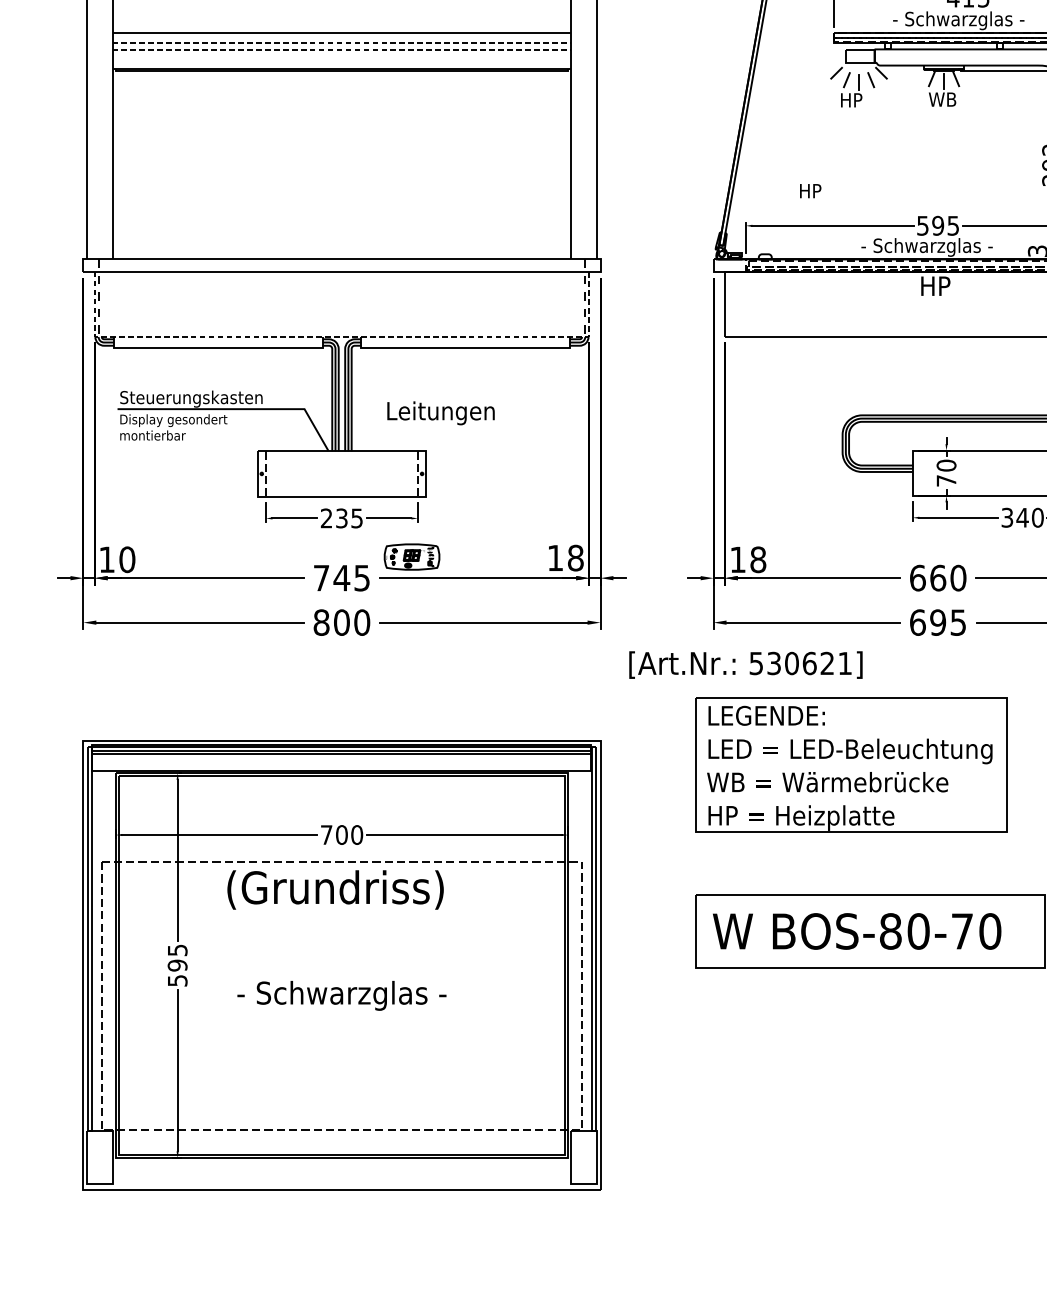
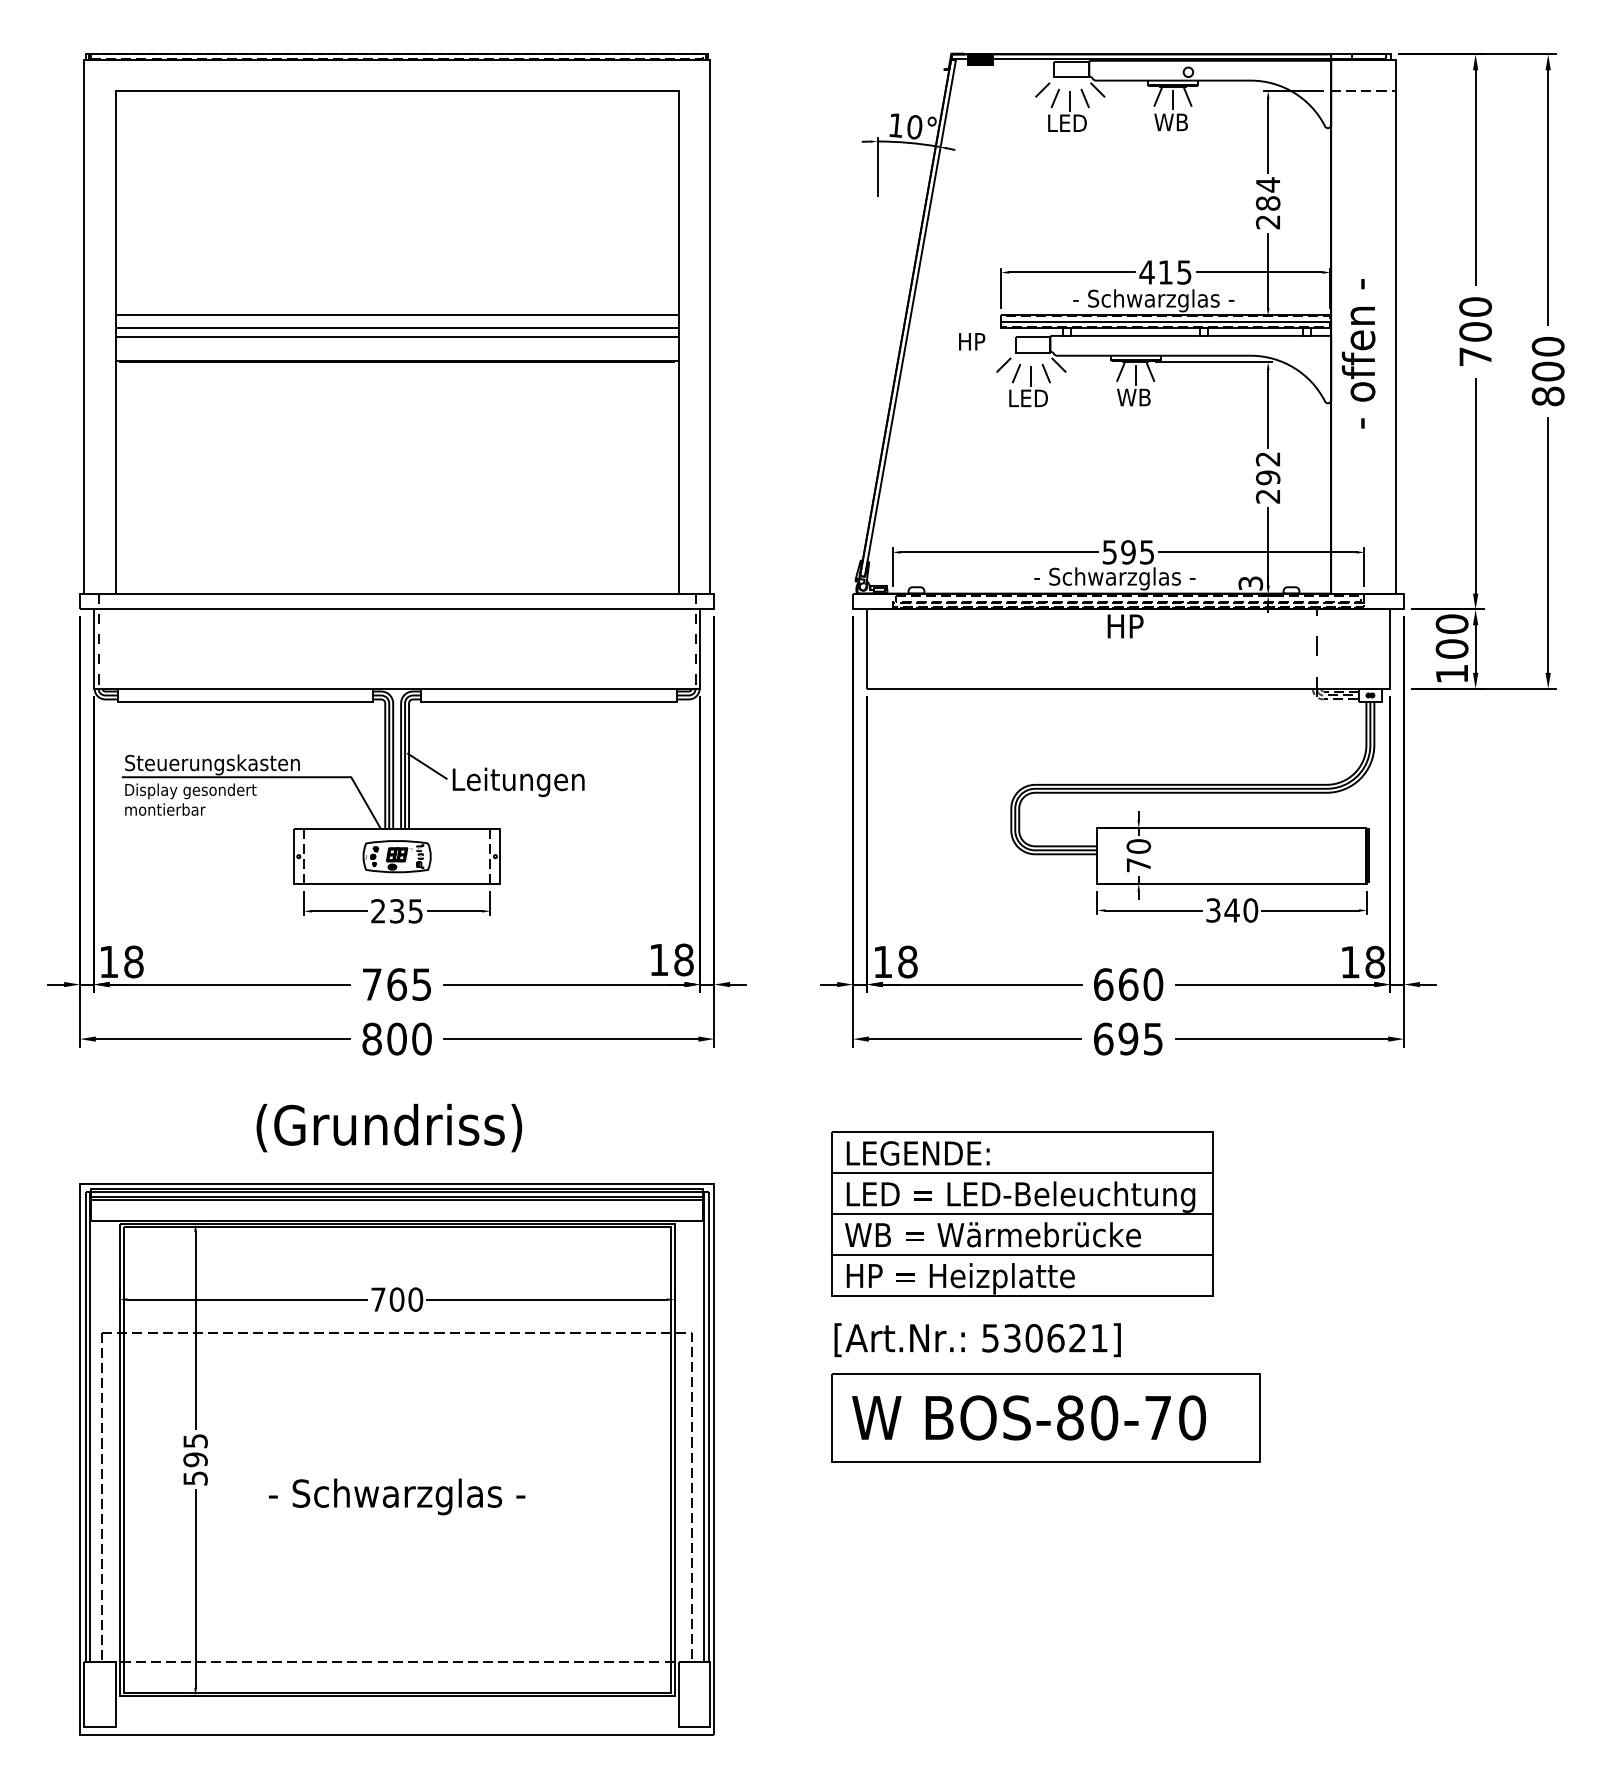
line: (342, 43) -> (397, 328), dashed -> solid
line: (342, 49) -> (397, 336), dashed -> solid
text: (857, 100) -> (1029, 398), HP -> LED
text: (810, 190) -> (972, 341), moved
line: (341, 336) -> (396, 688), dashed -> solid
line: (366, 399) -> (427, 765), added
part: (411, 556) -> (396, 856), moved
text: (127, 560) -> (133, 962), 10 -> 18
text: (341, 578) -> (396, 984), 745 -> 765
text: (745, 665) -> (977, 1340), moved
line: (851, 732) -> (1022, 1173), added
line: (851, 765) -> (1022, 1214), added
line: (851, 799) -> (1022, 1255), added
text: (335, 889) -> (389, 1127), moved

